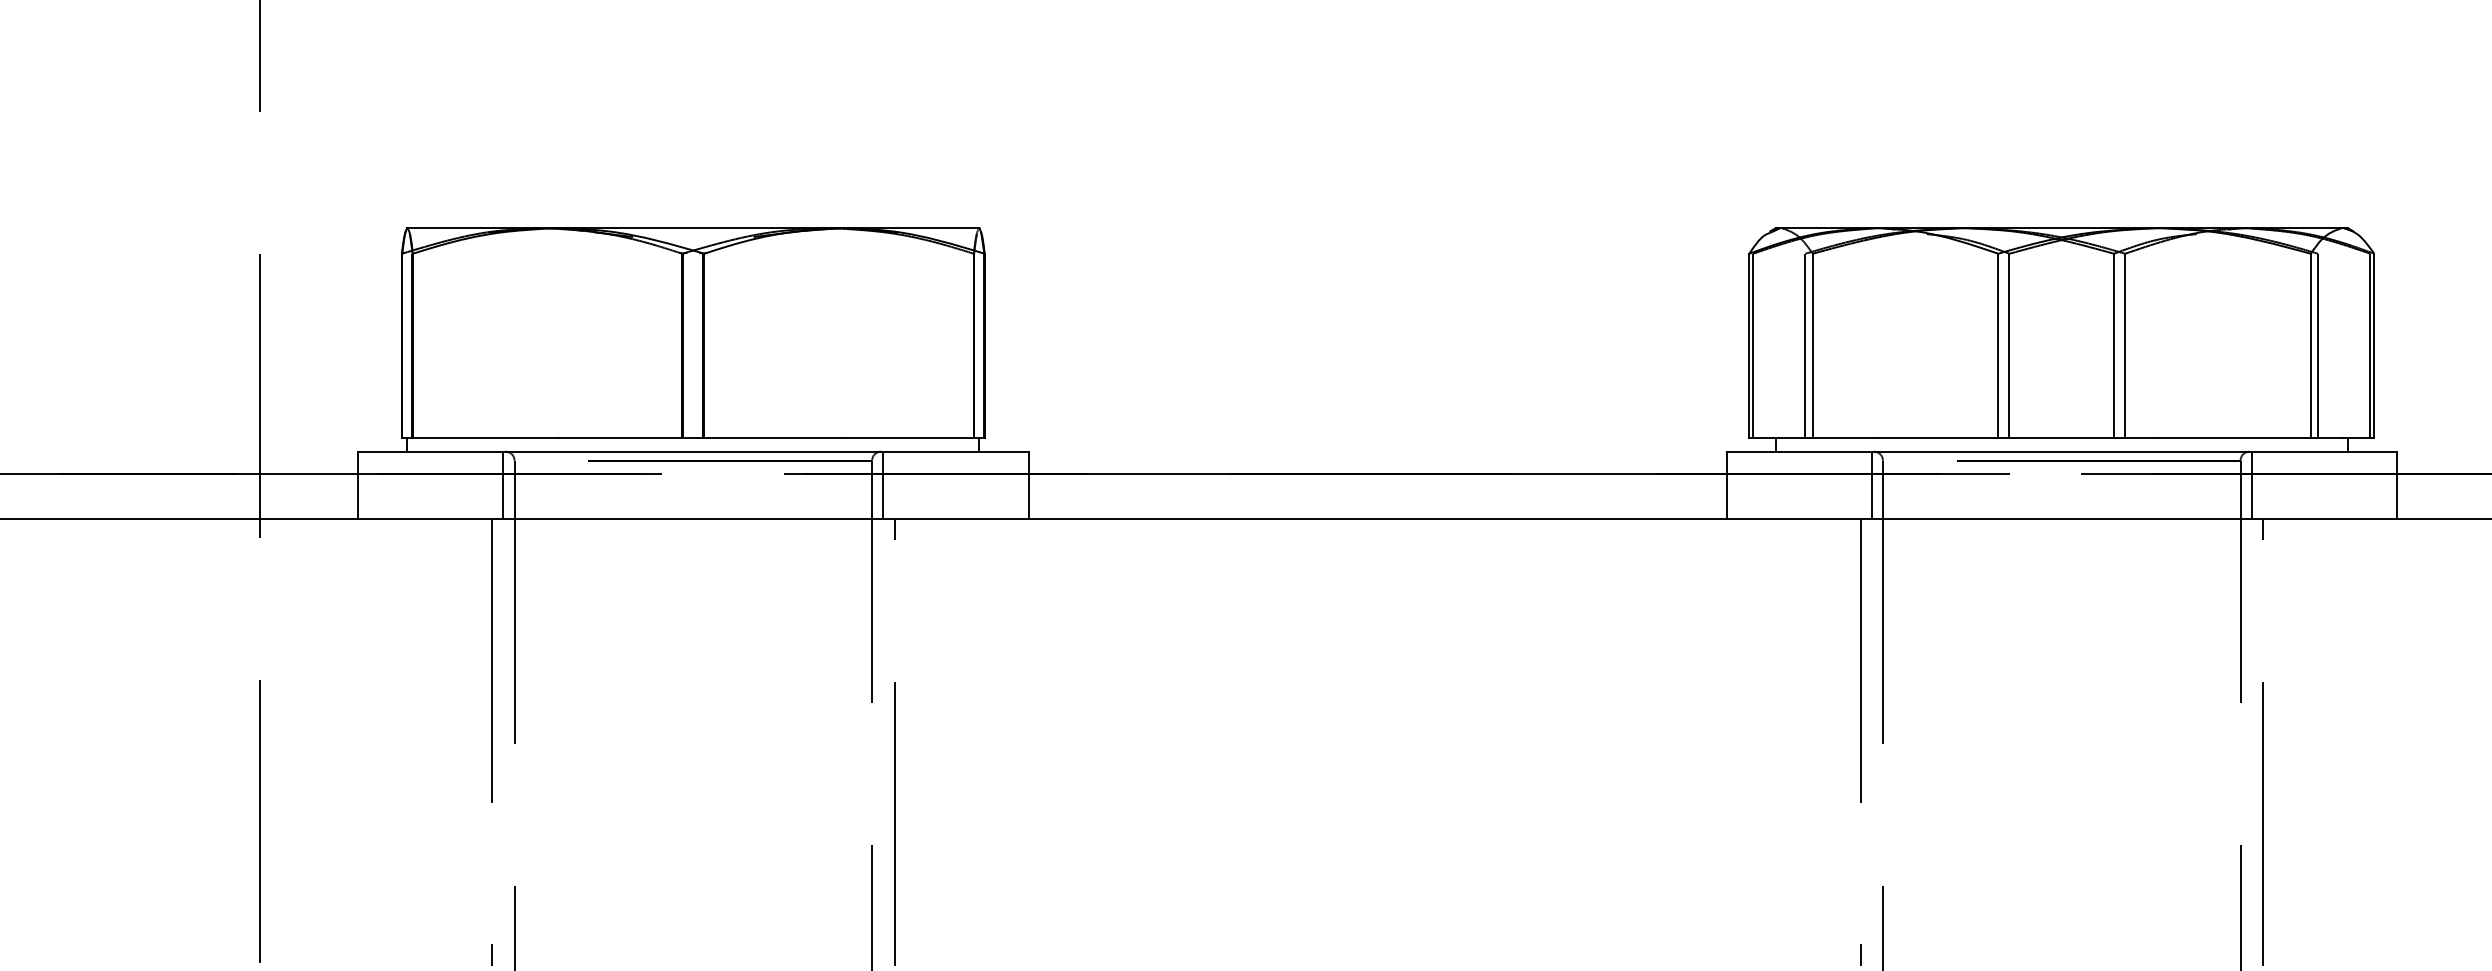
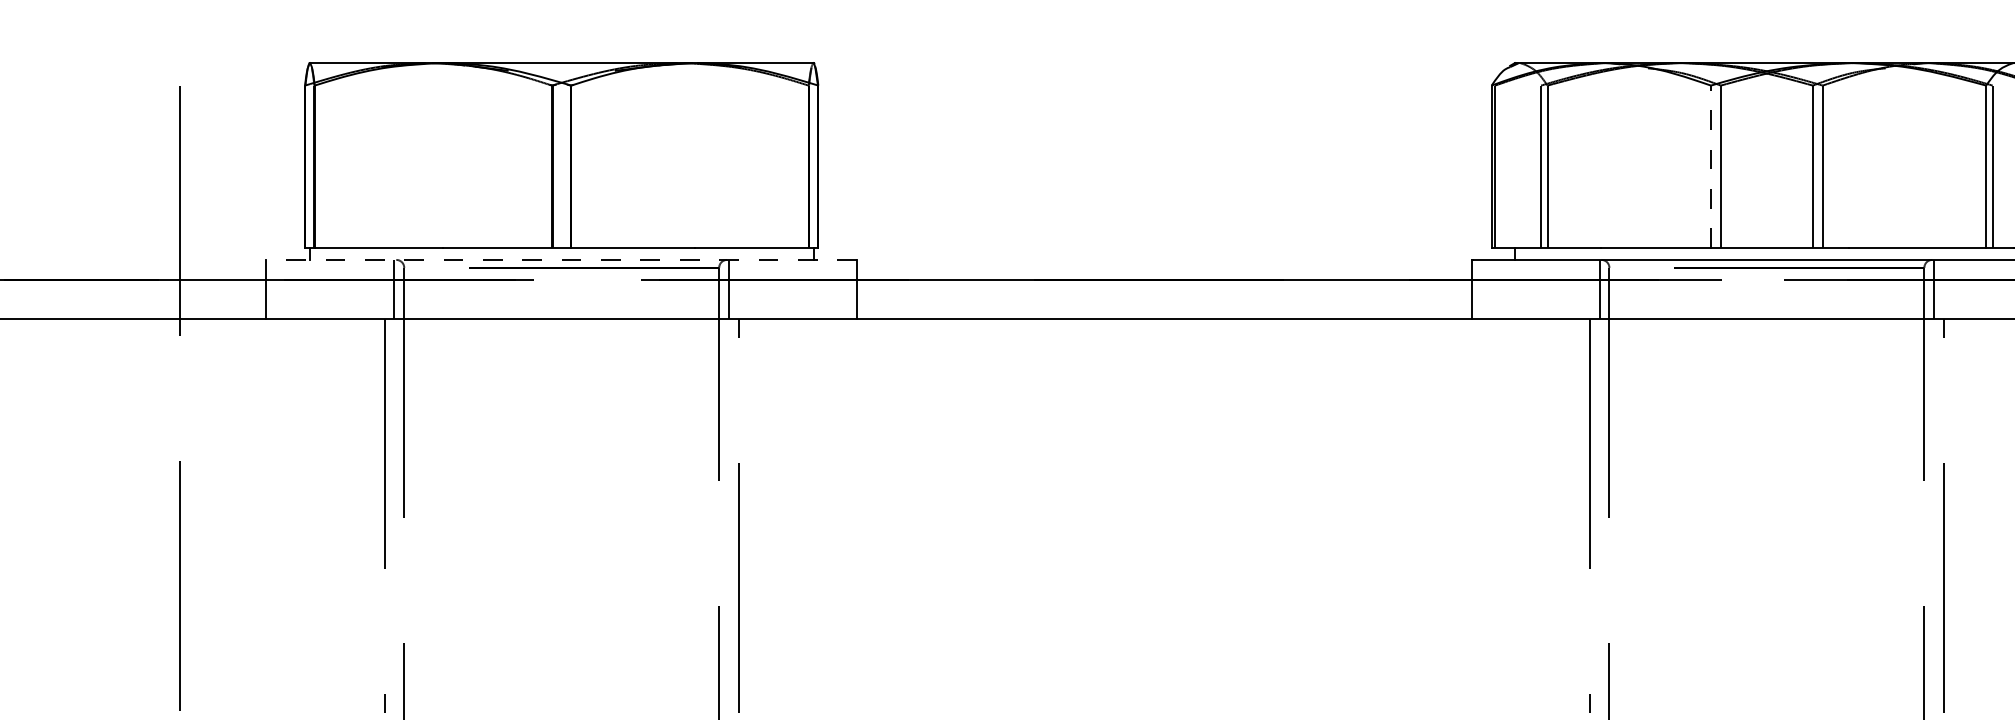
line: (1998, 345) -> (1711, 166), solid -> dashed
line: (692, 451) -> (560, 259), solid -> dashed

